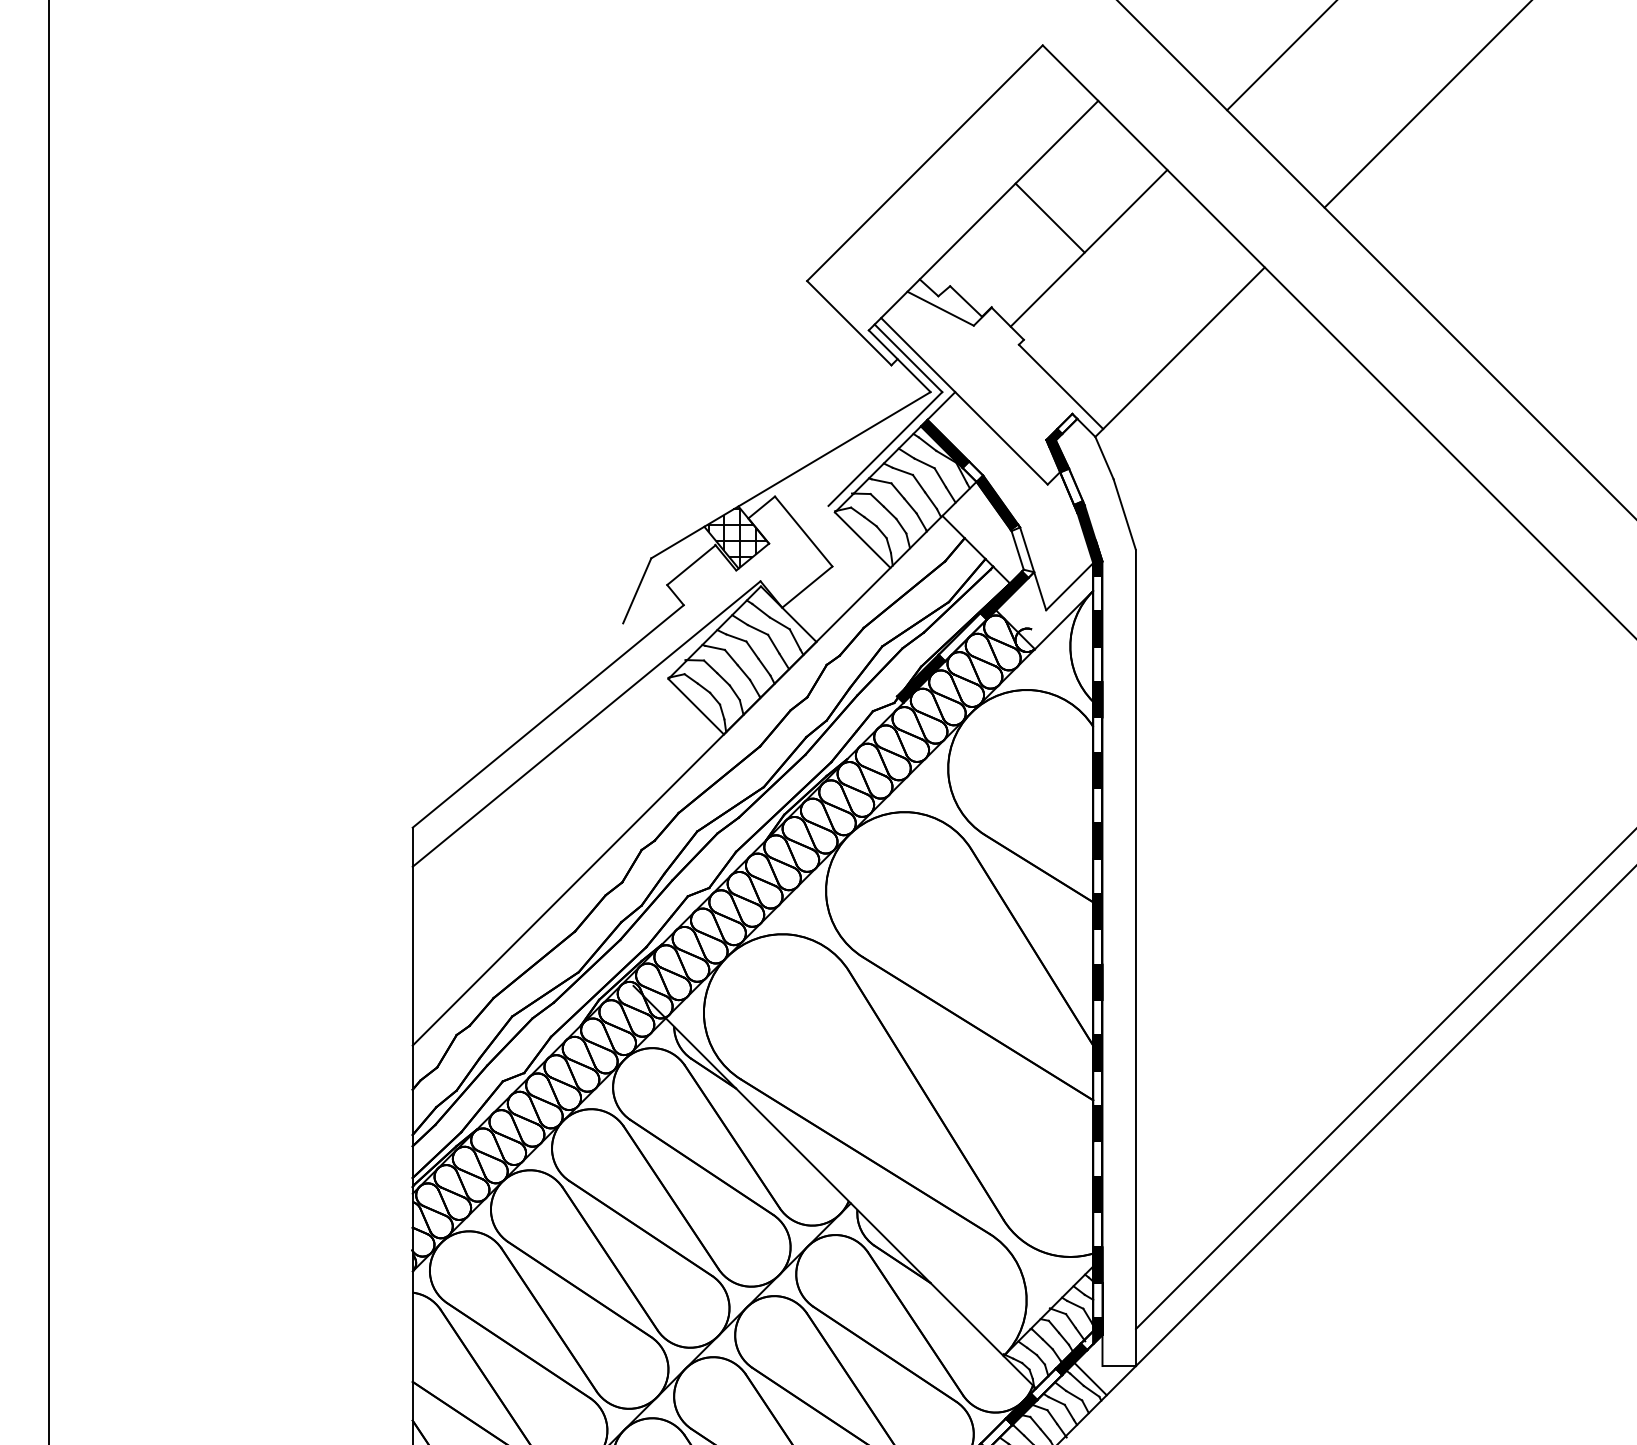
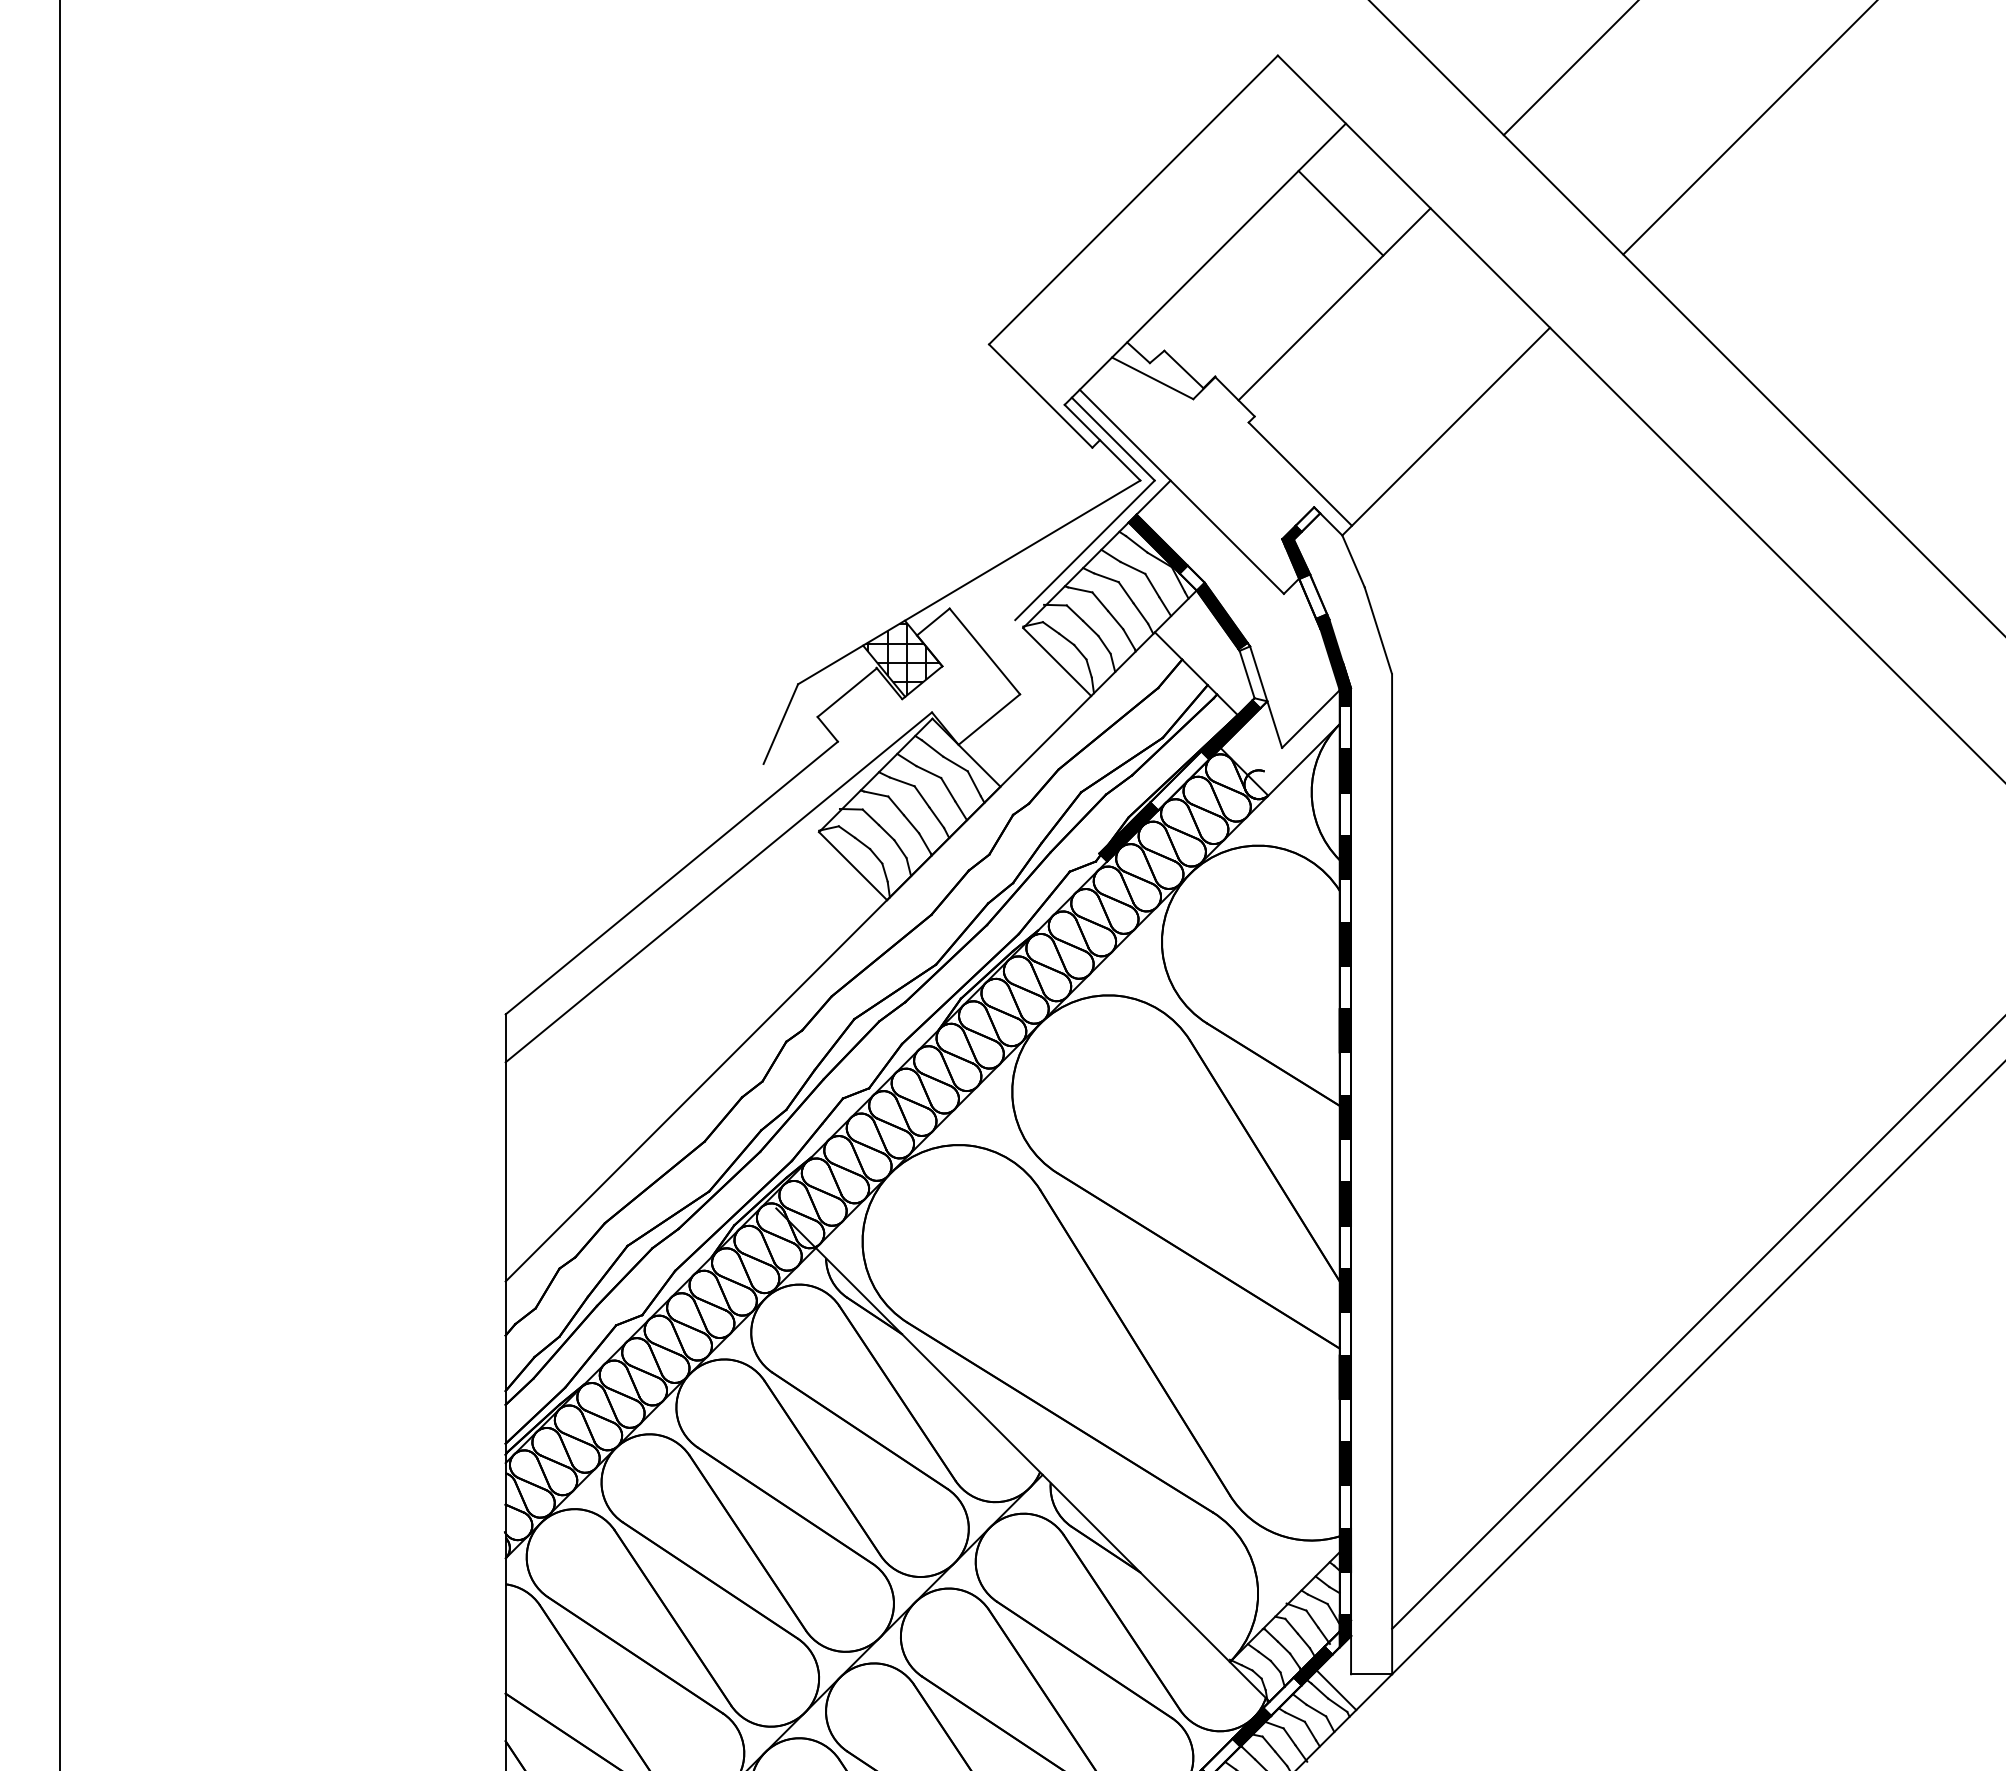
line: (1049, 217) -> (1340, 212), moved

